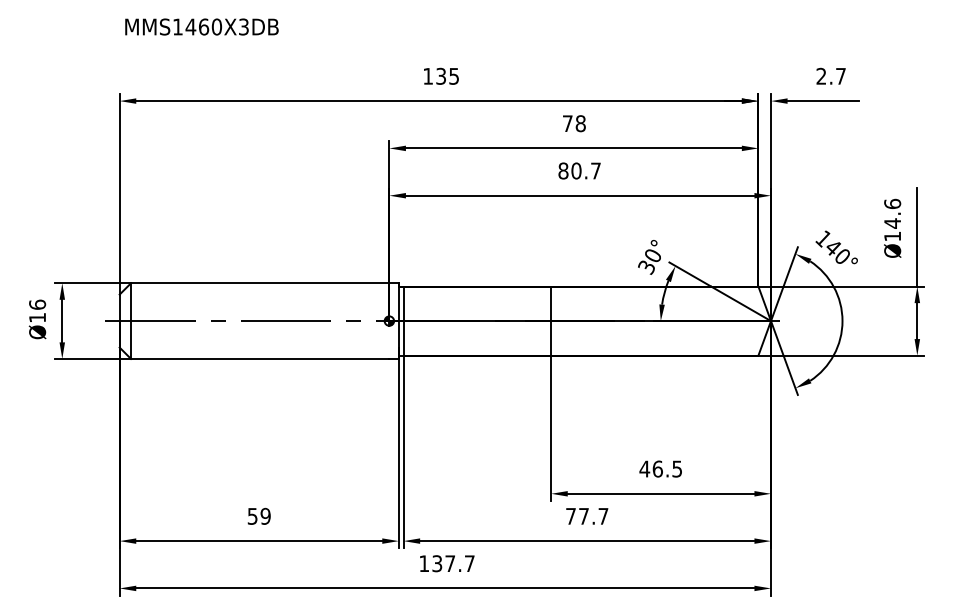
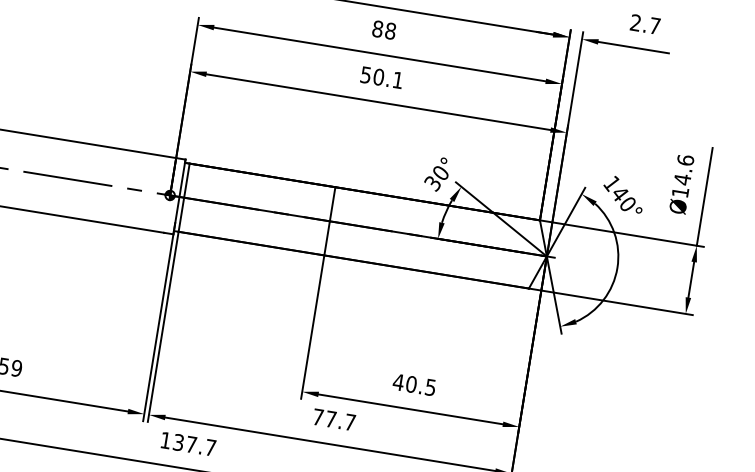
text: (567, 123) -> (377, 28), 78 -> 88
text: (579, 170) -> (381, 77), 80.7 -> 50.1
text: (657, 468) -> (411, 383), 46.5 -> 40.5

